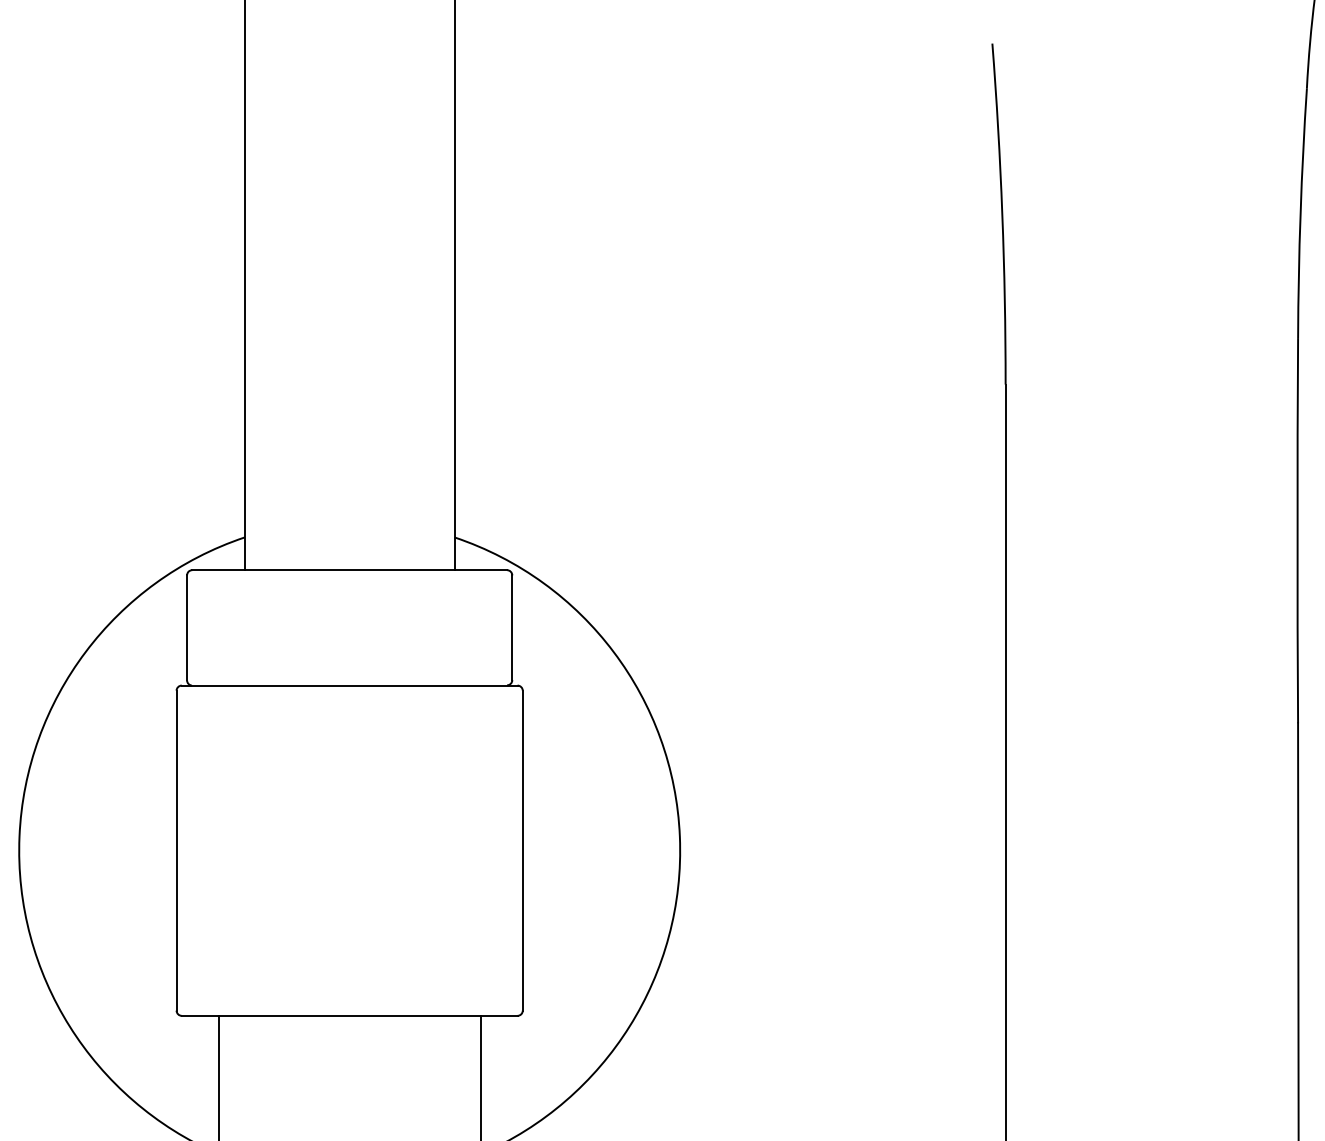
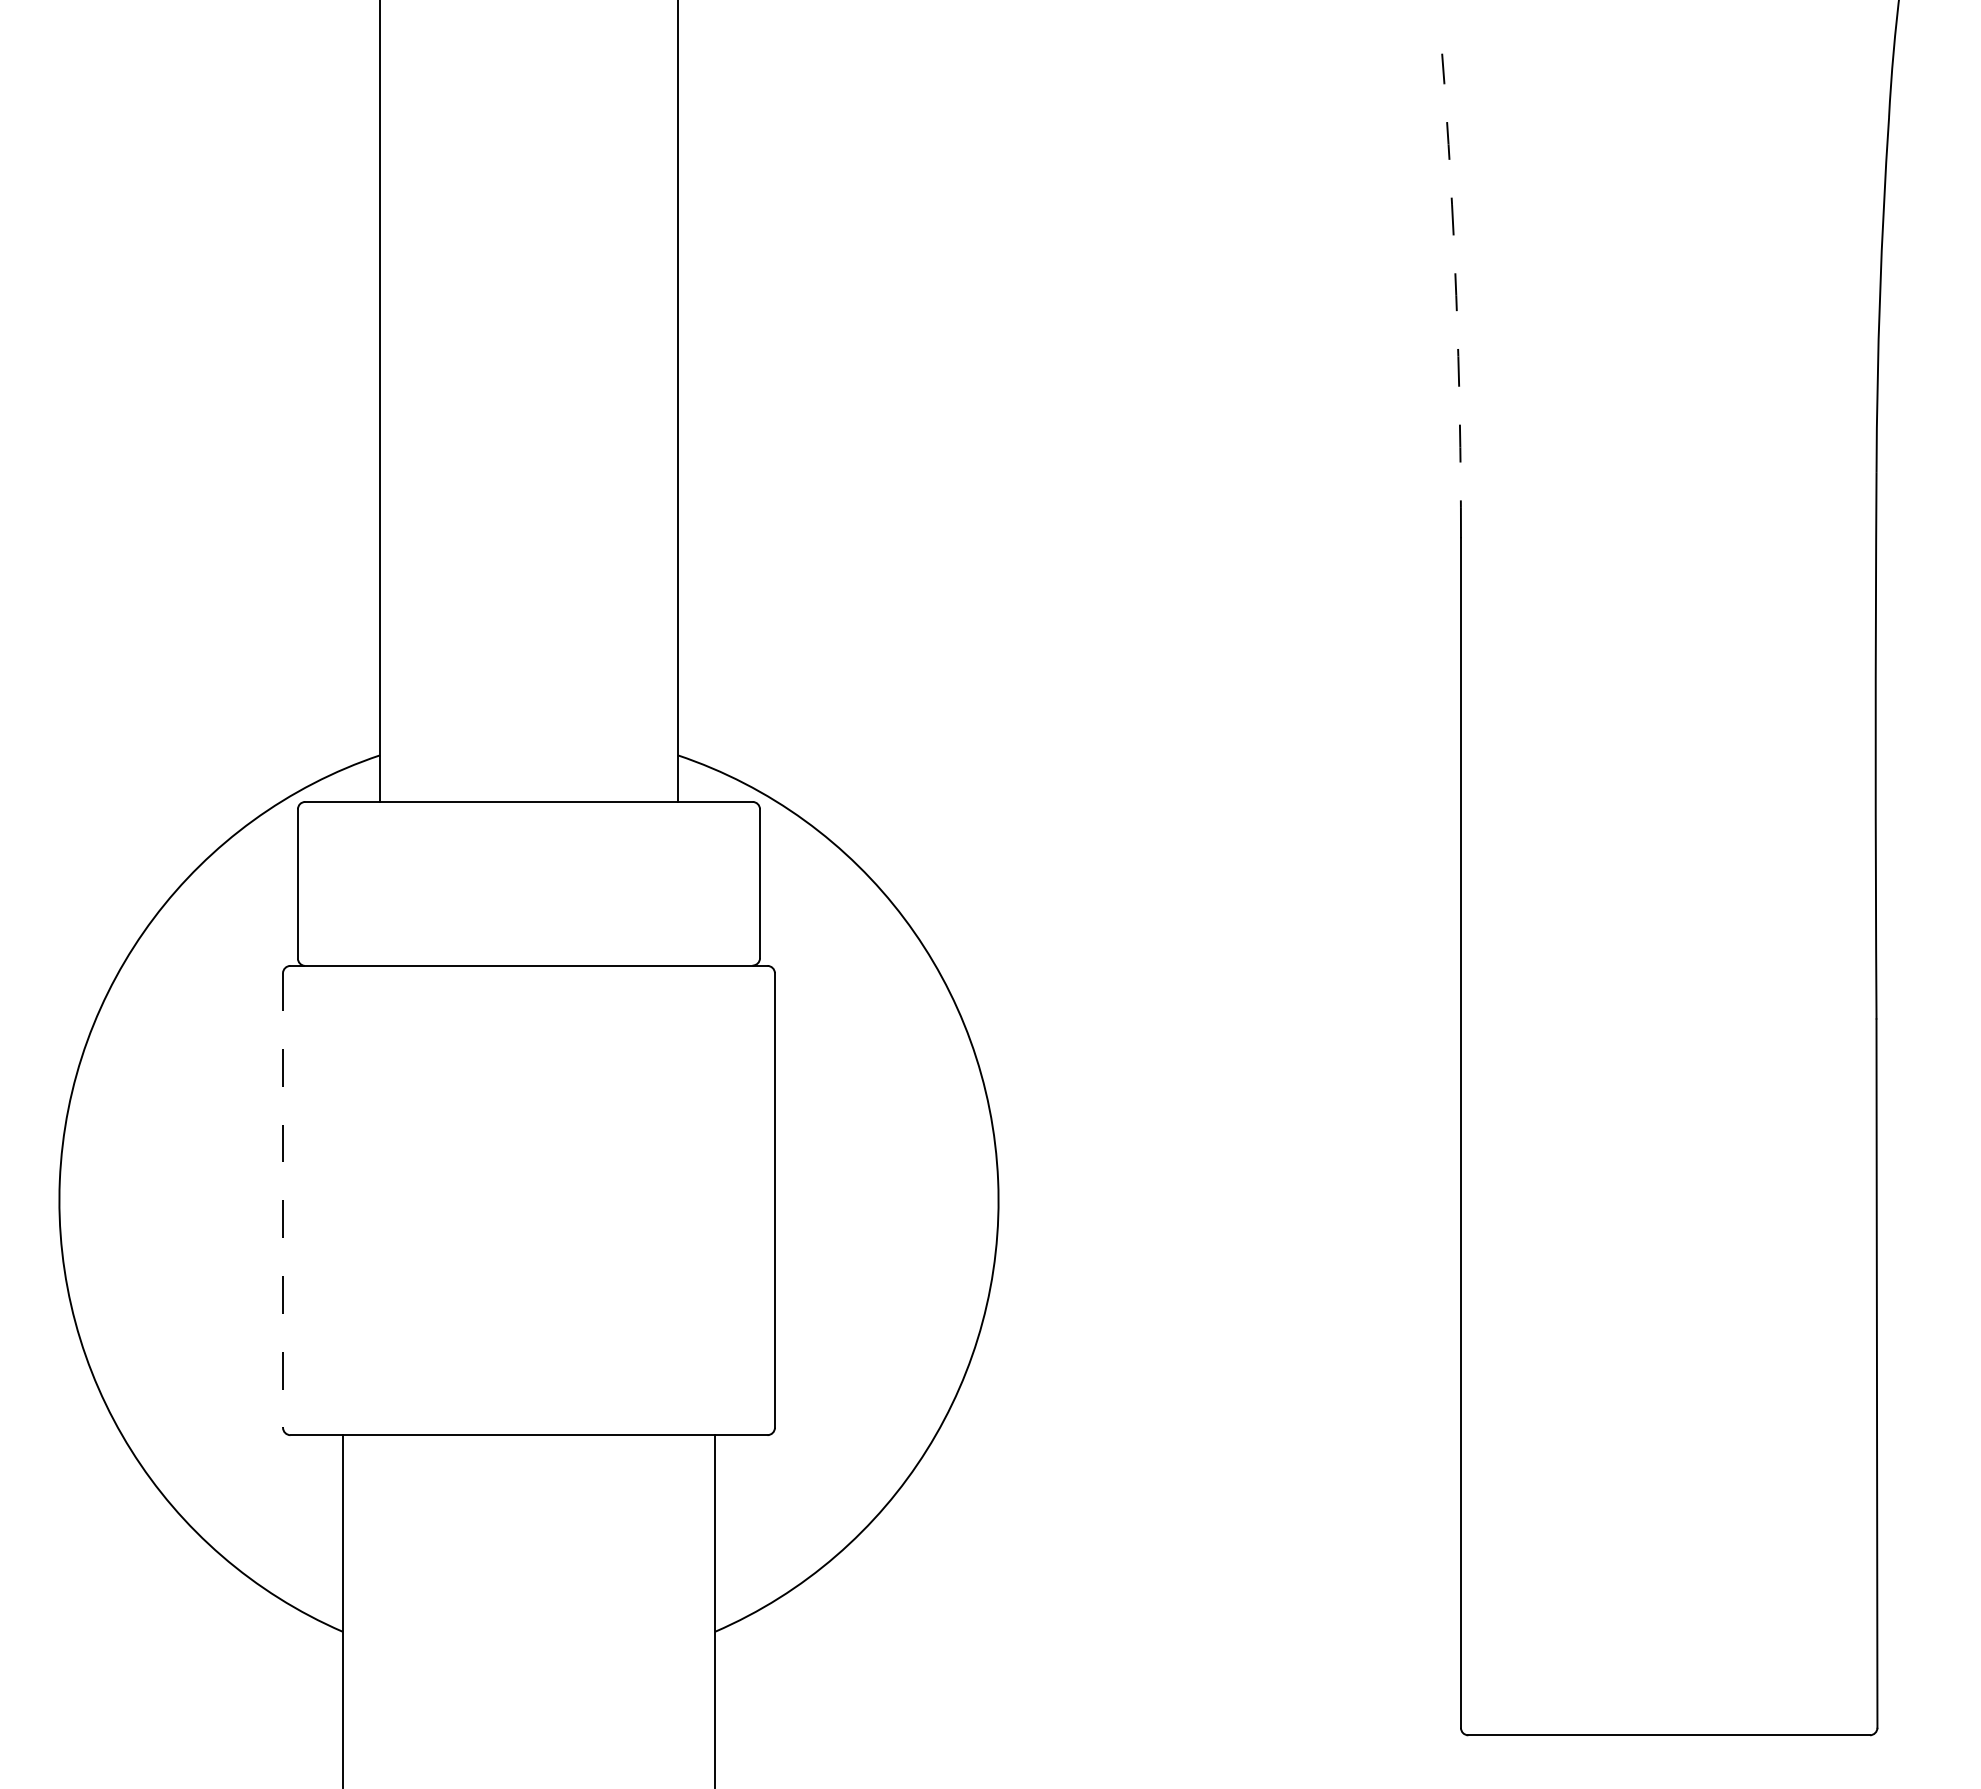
arc: (1002, 213) -> (1456, 295), solid -> dashed
line: (176, 850) -> (283, 1200), solid -> dashed

